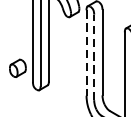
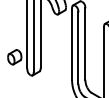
line: (87, 53) -> (72, 44), dashed -> solid
line: (94, 57) -> (78, 48), dashed -> solid

